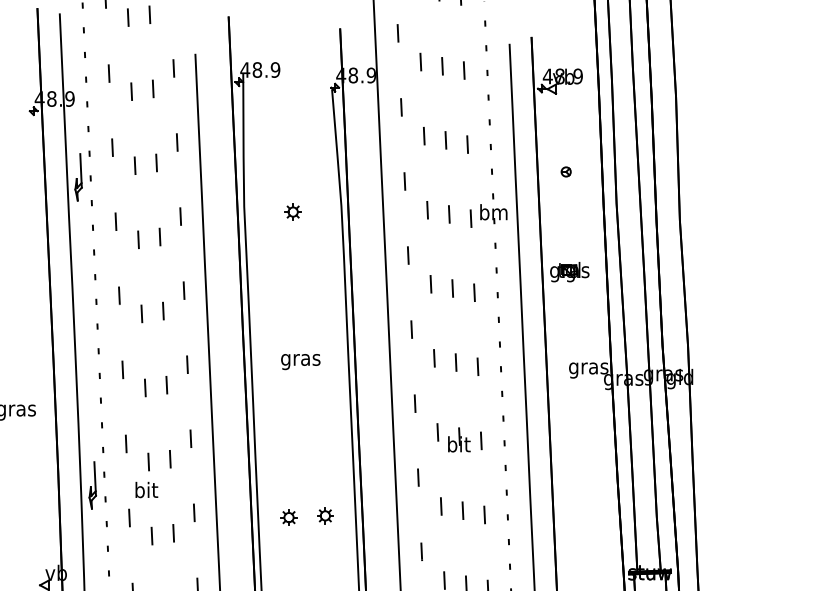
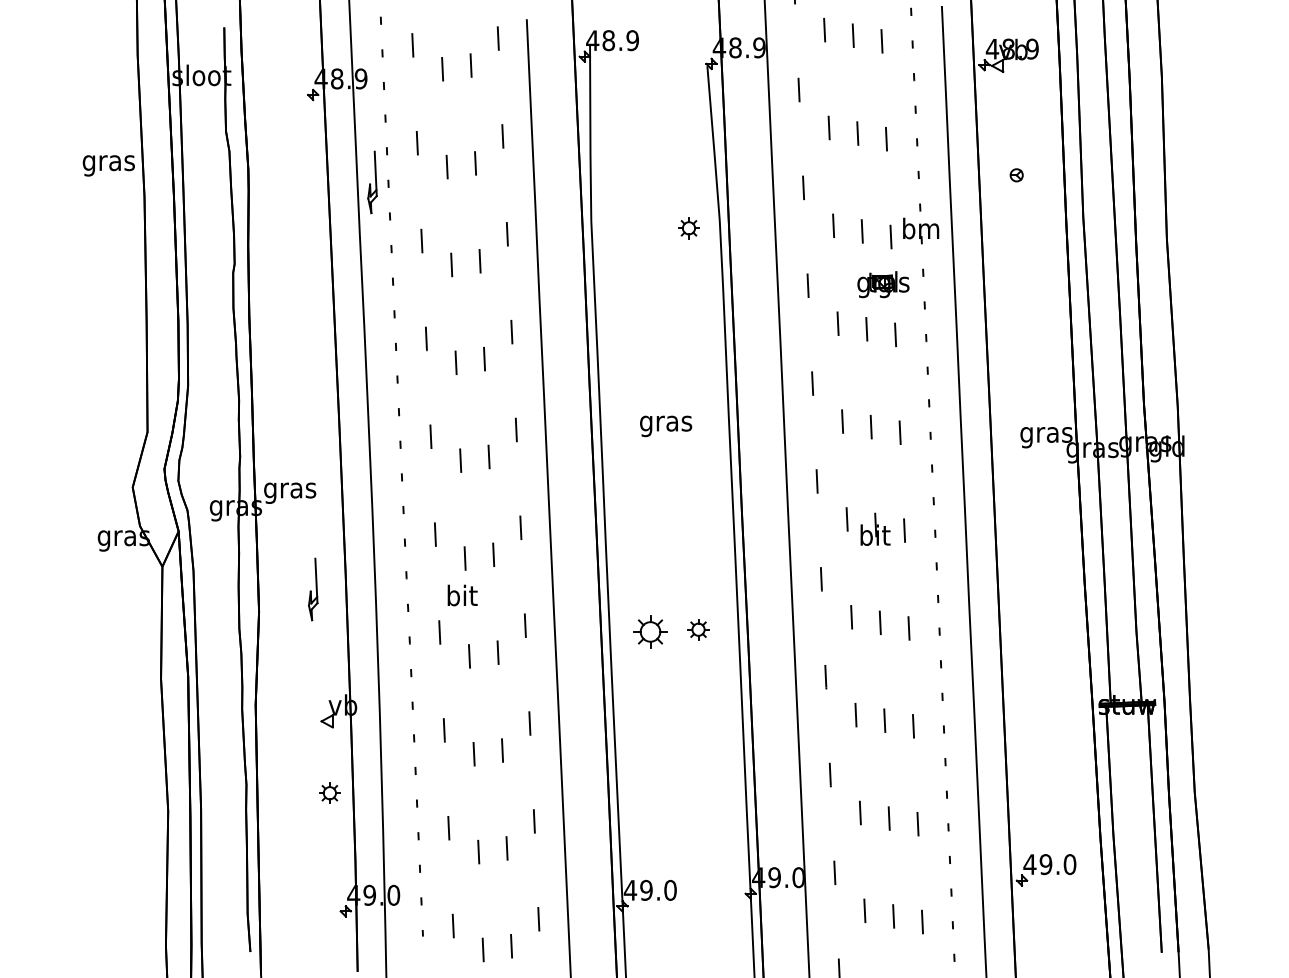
part: (292, 212) -> (688, 228), moved
part: (569, 272) -> (883, 284), moved
part: (92, 485) -> (313, 589), moved
part: (289, 517) -> (650, 631), size x1.6

